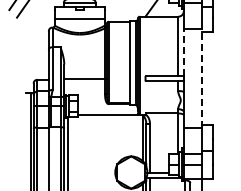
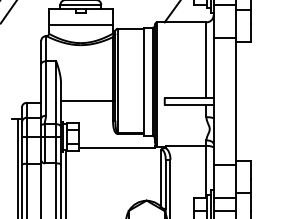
line: (183, 52) -> (213, 68), dashed -> solid
line: (201, 78) -> (236, 101), dashed -> solid

